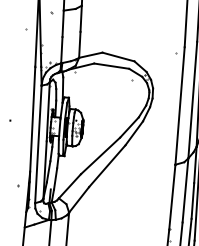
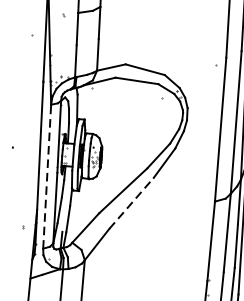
line: (38, 144) -> (47, 176), solid -> dashed
line: (107, 166) -> (131, 203), solid -> dashed

